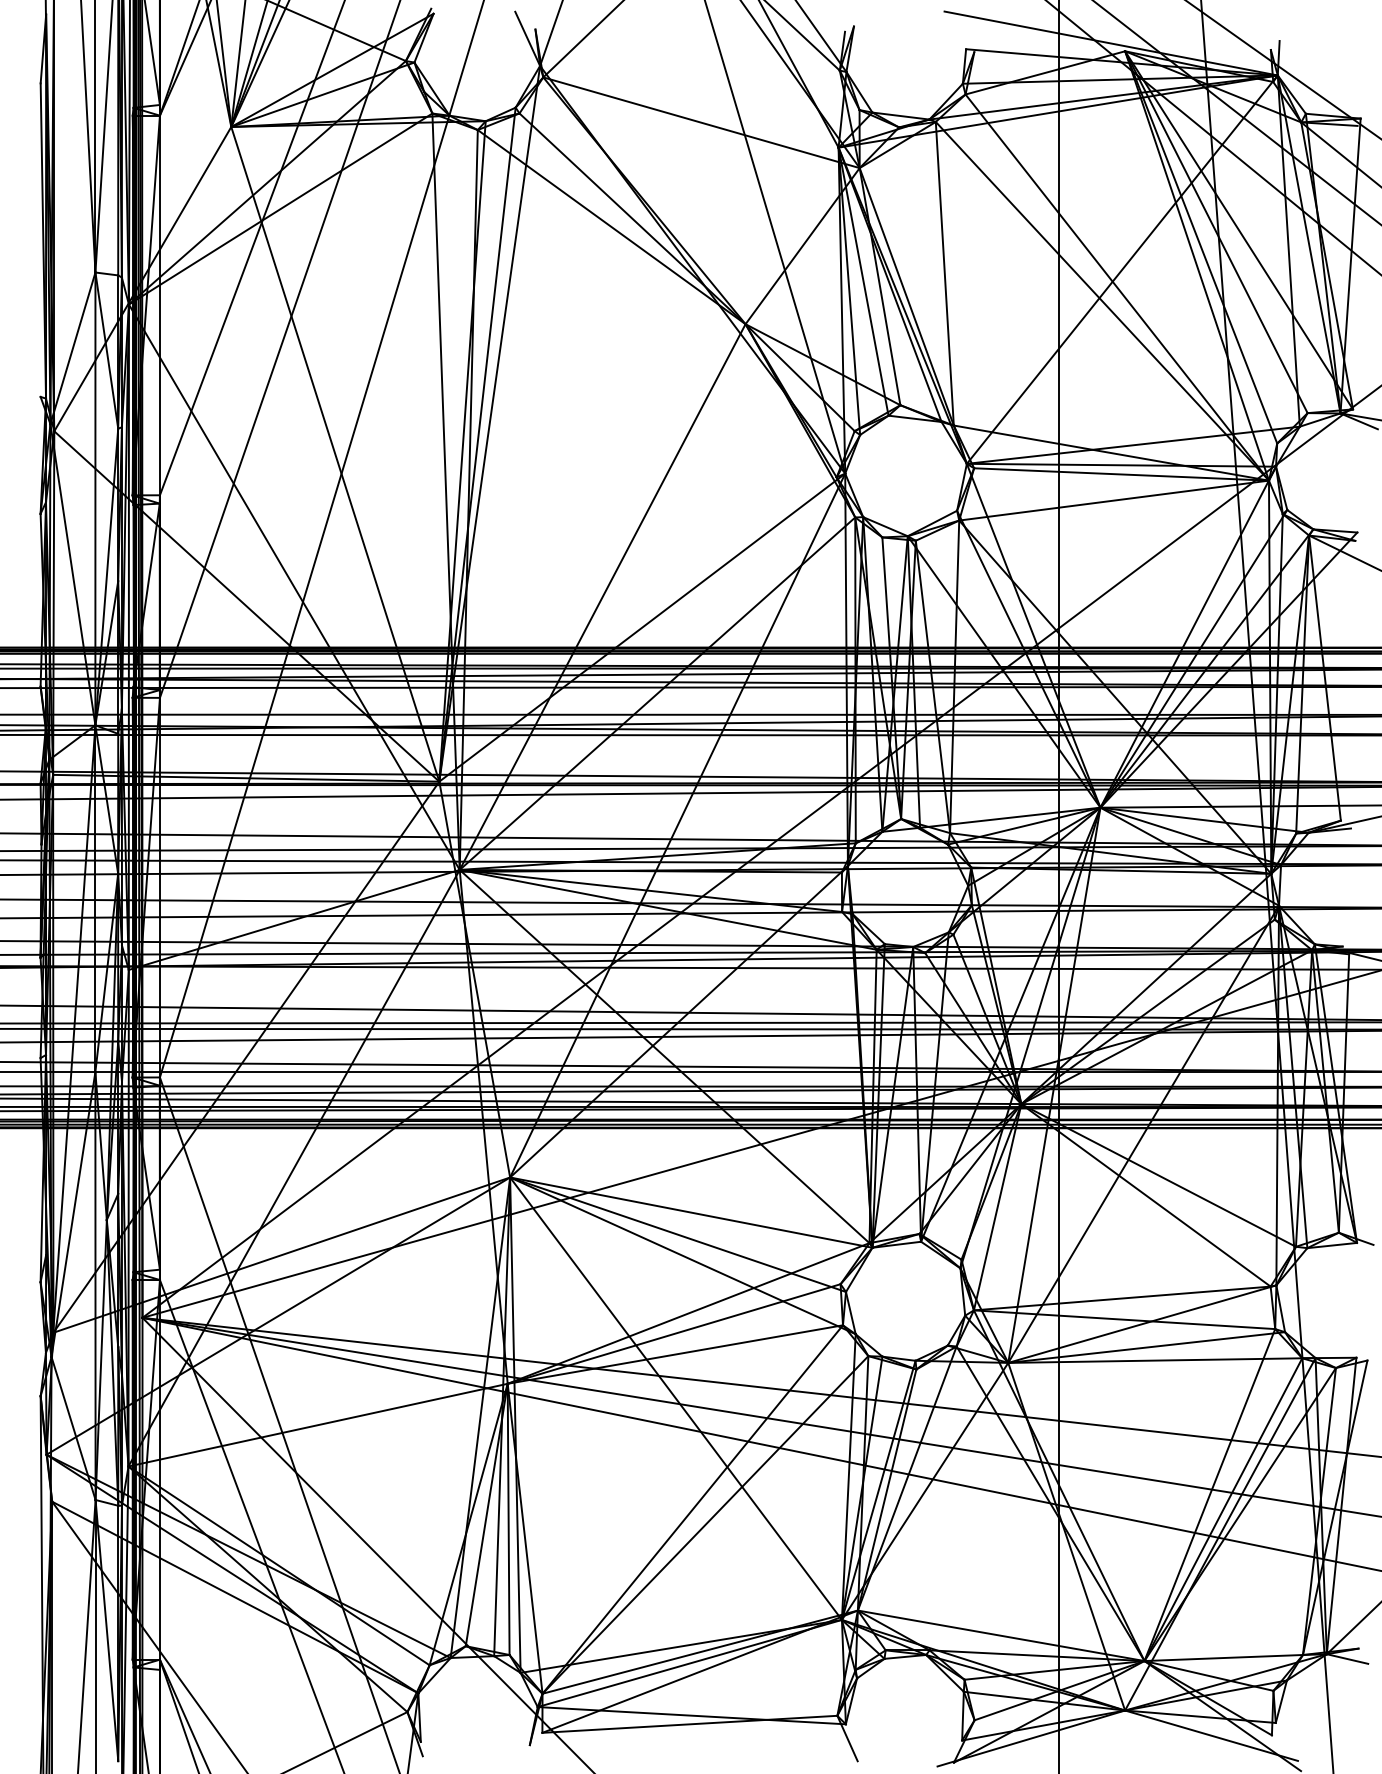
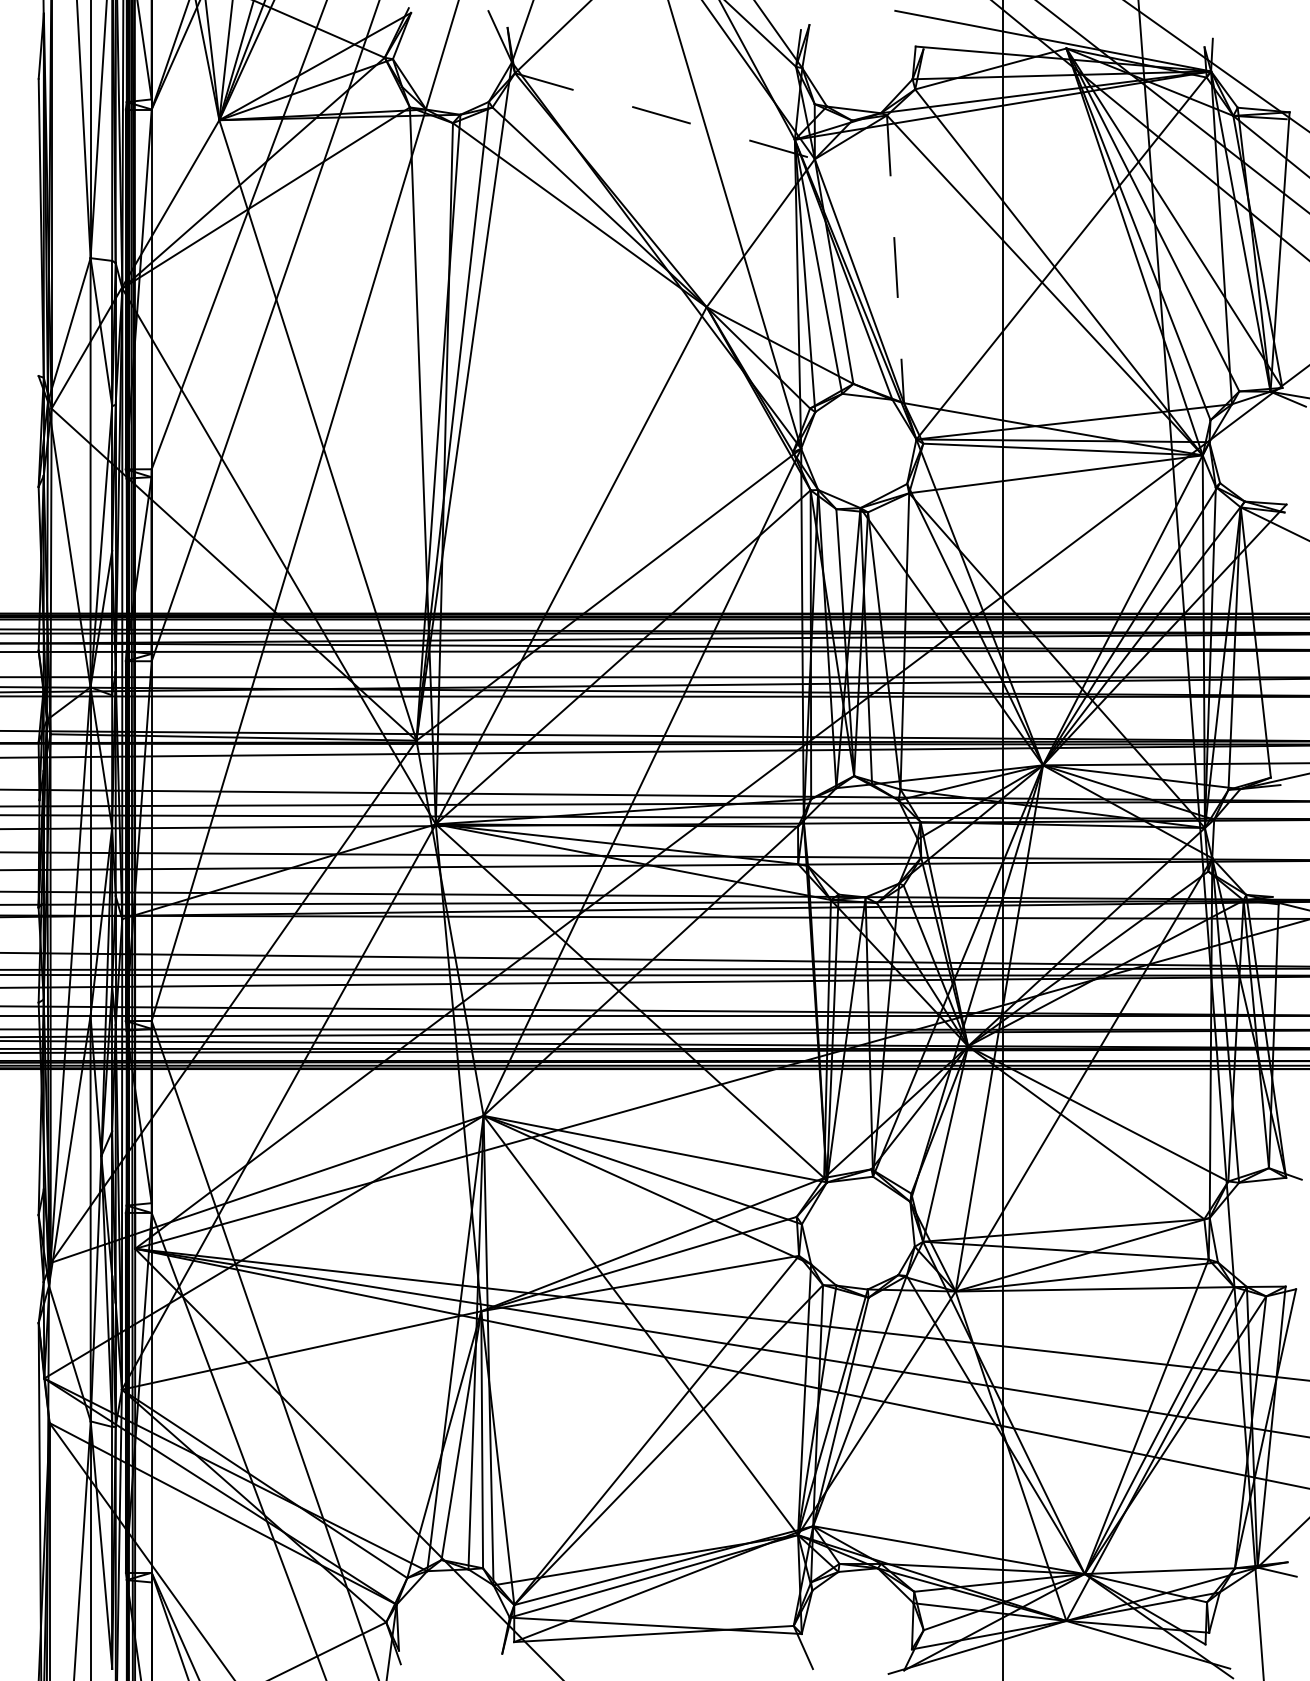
line: (701, 123) -> (664, 116), solid -> dashed
line: (944, 273) -> (895, 259), solid -> dashed

